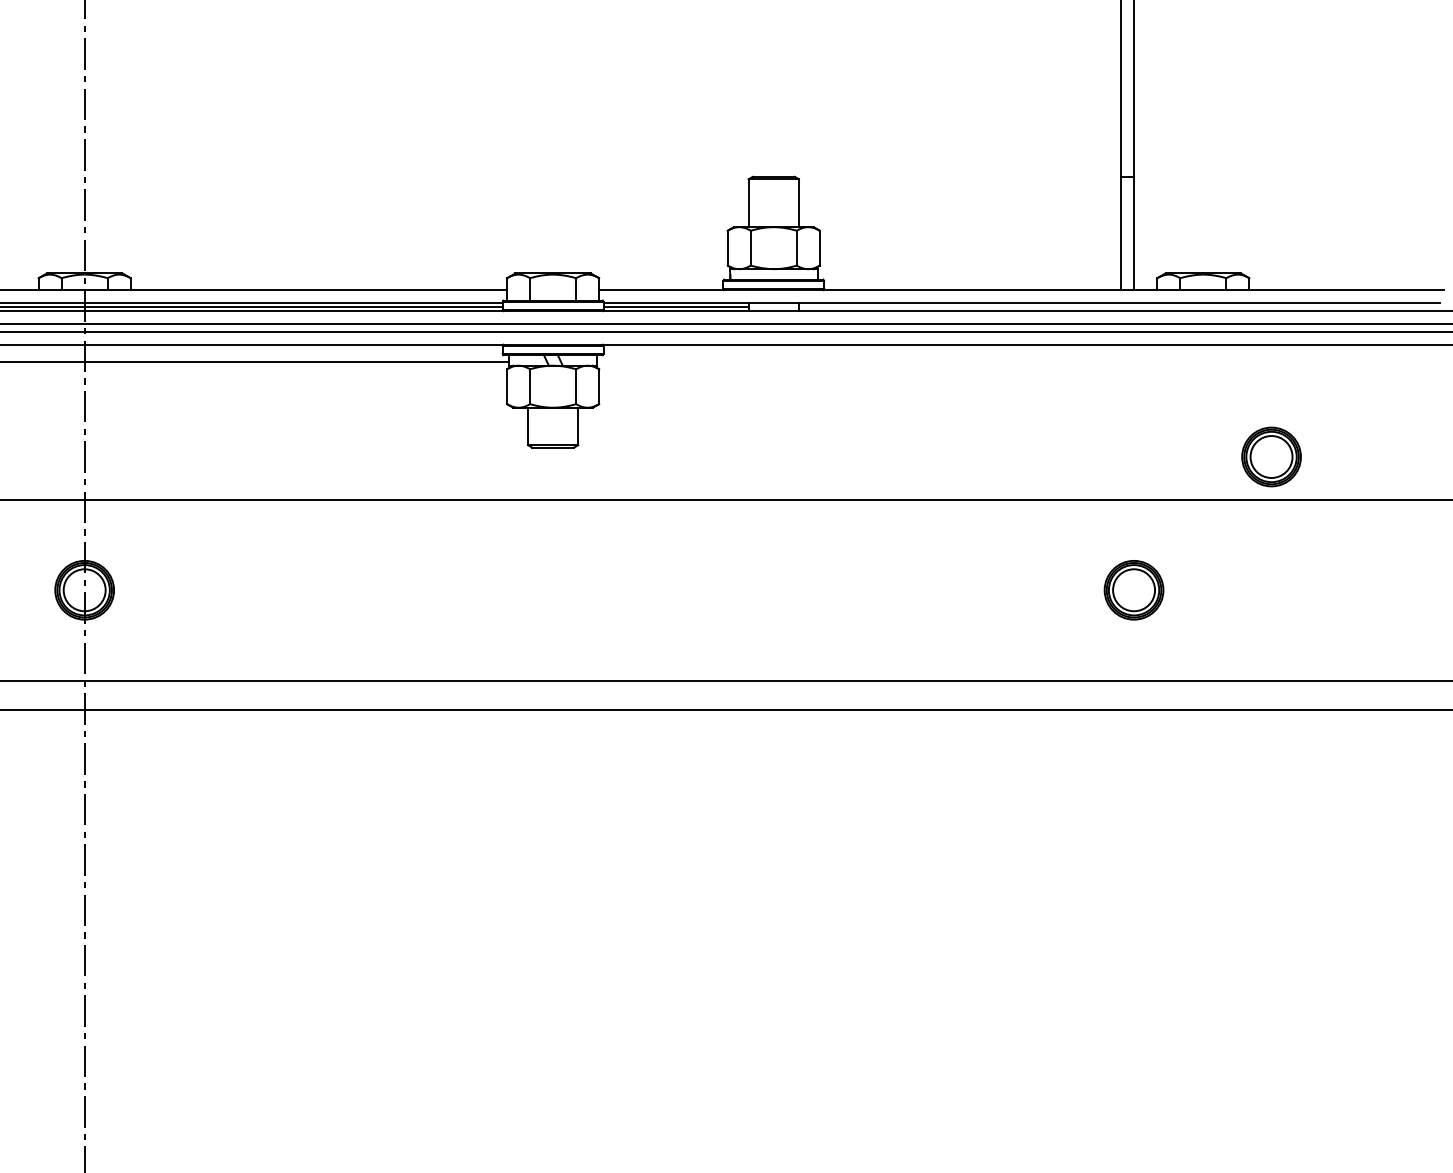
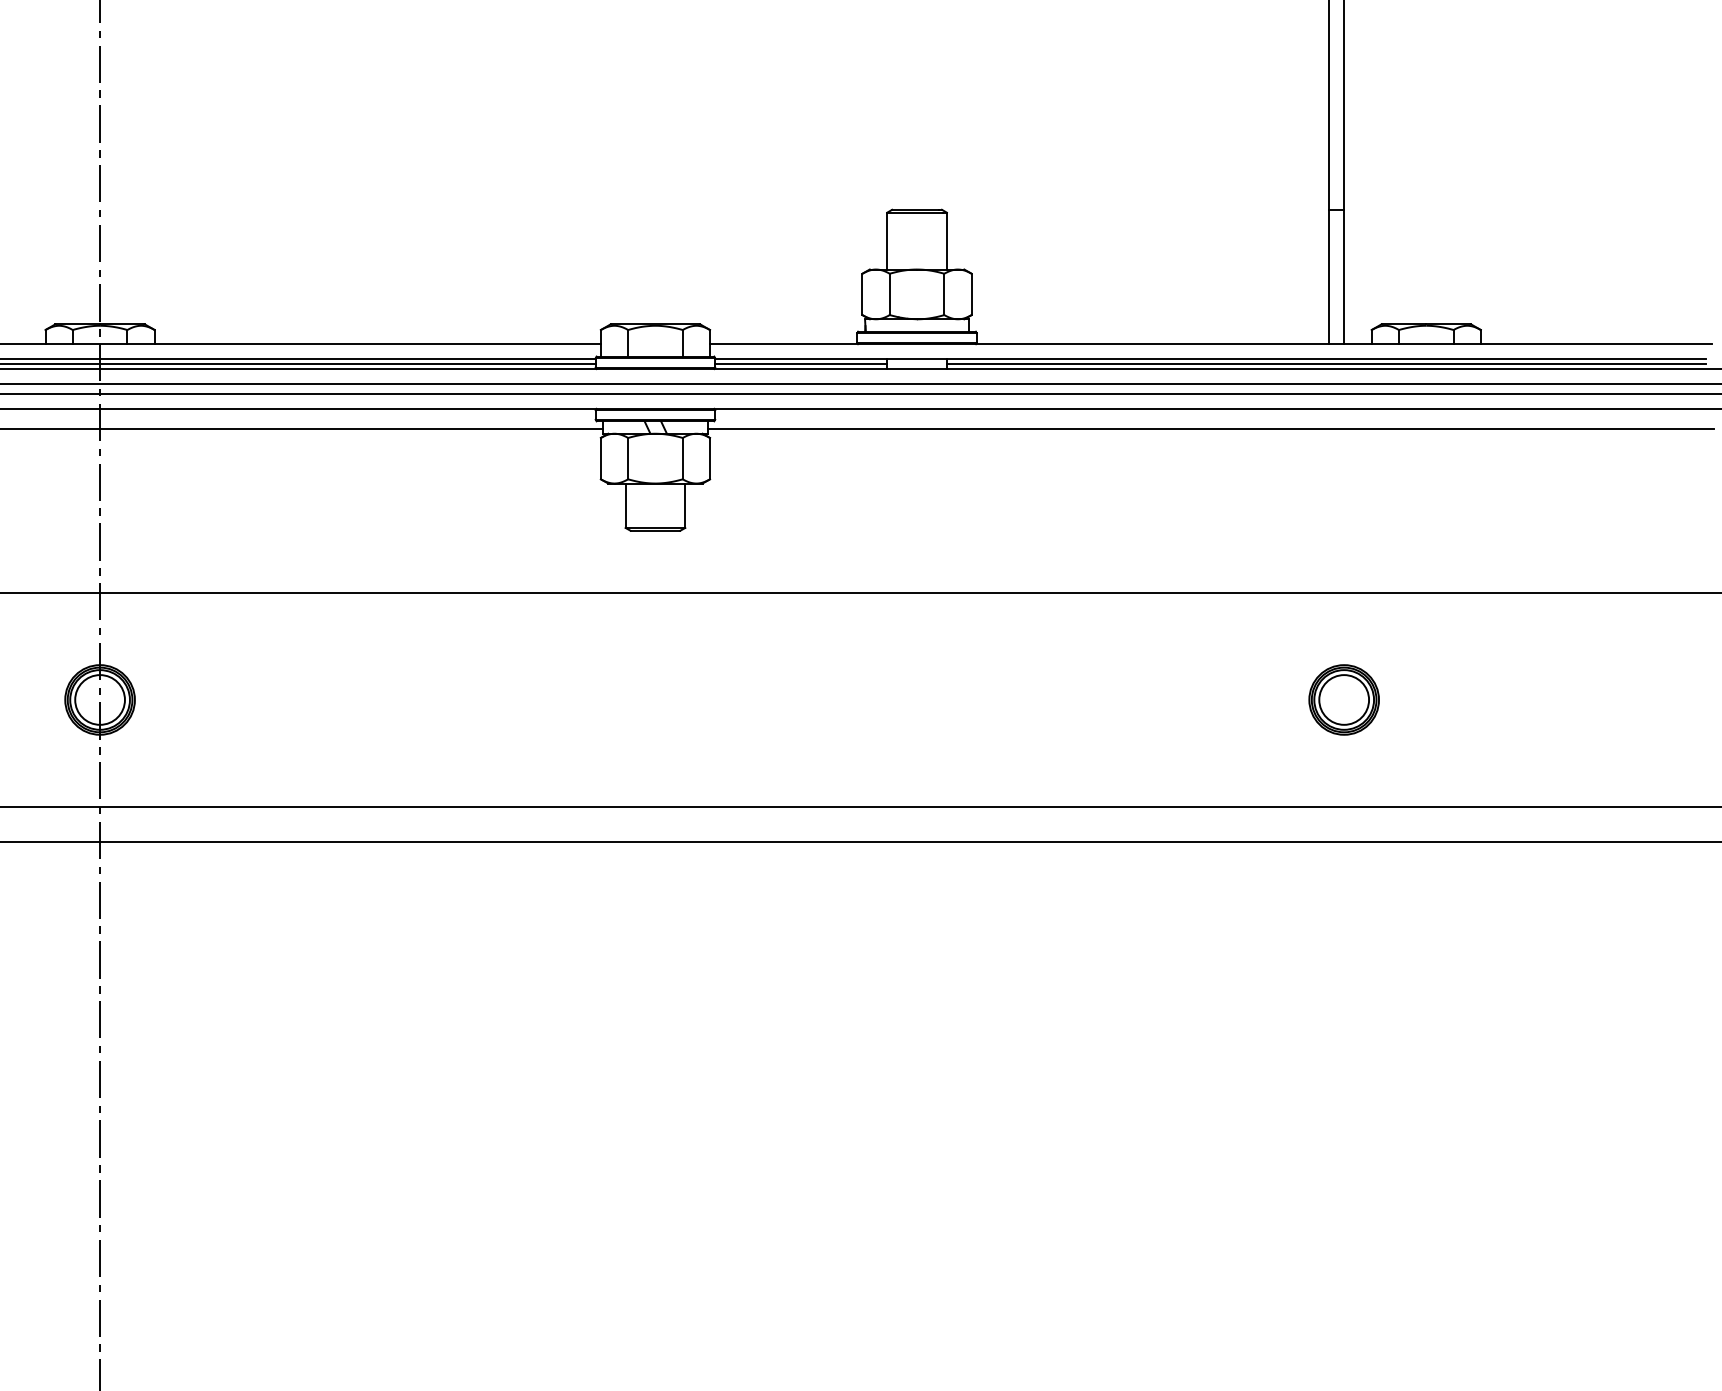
line: (1119, 307) -> (1326, 364), added
line: (1021, 361) -> (1210, 428), added
part: (1270, 456) -> (1506, 541), removed

